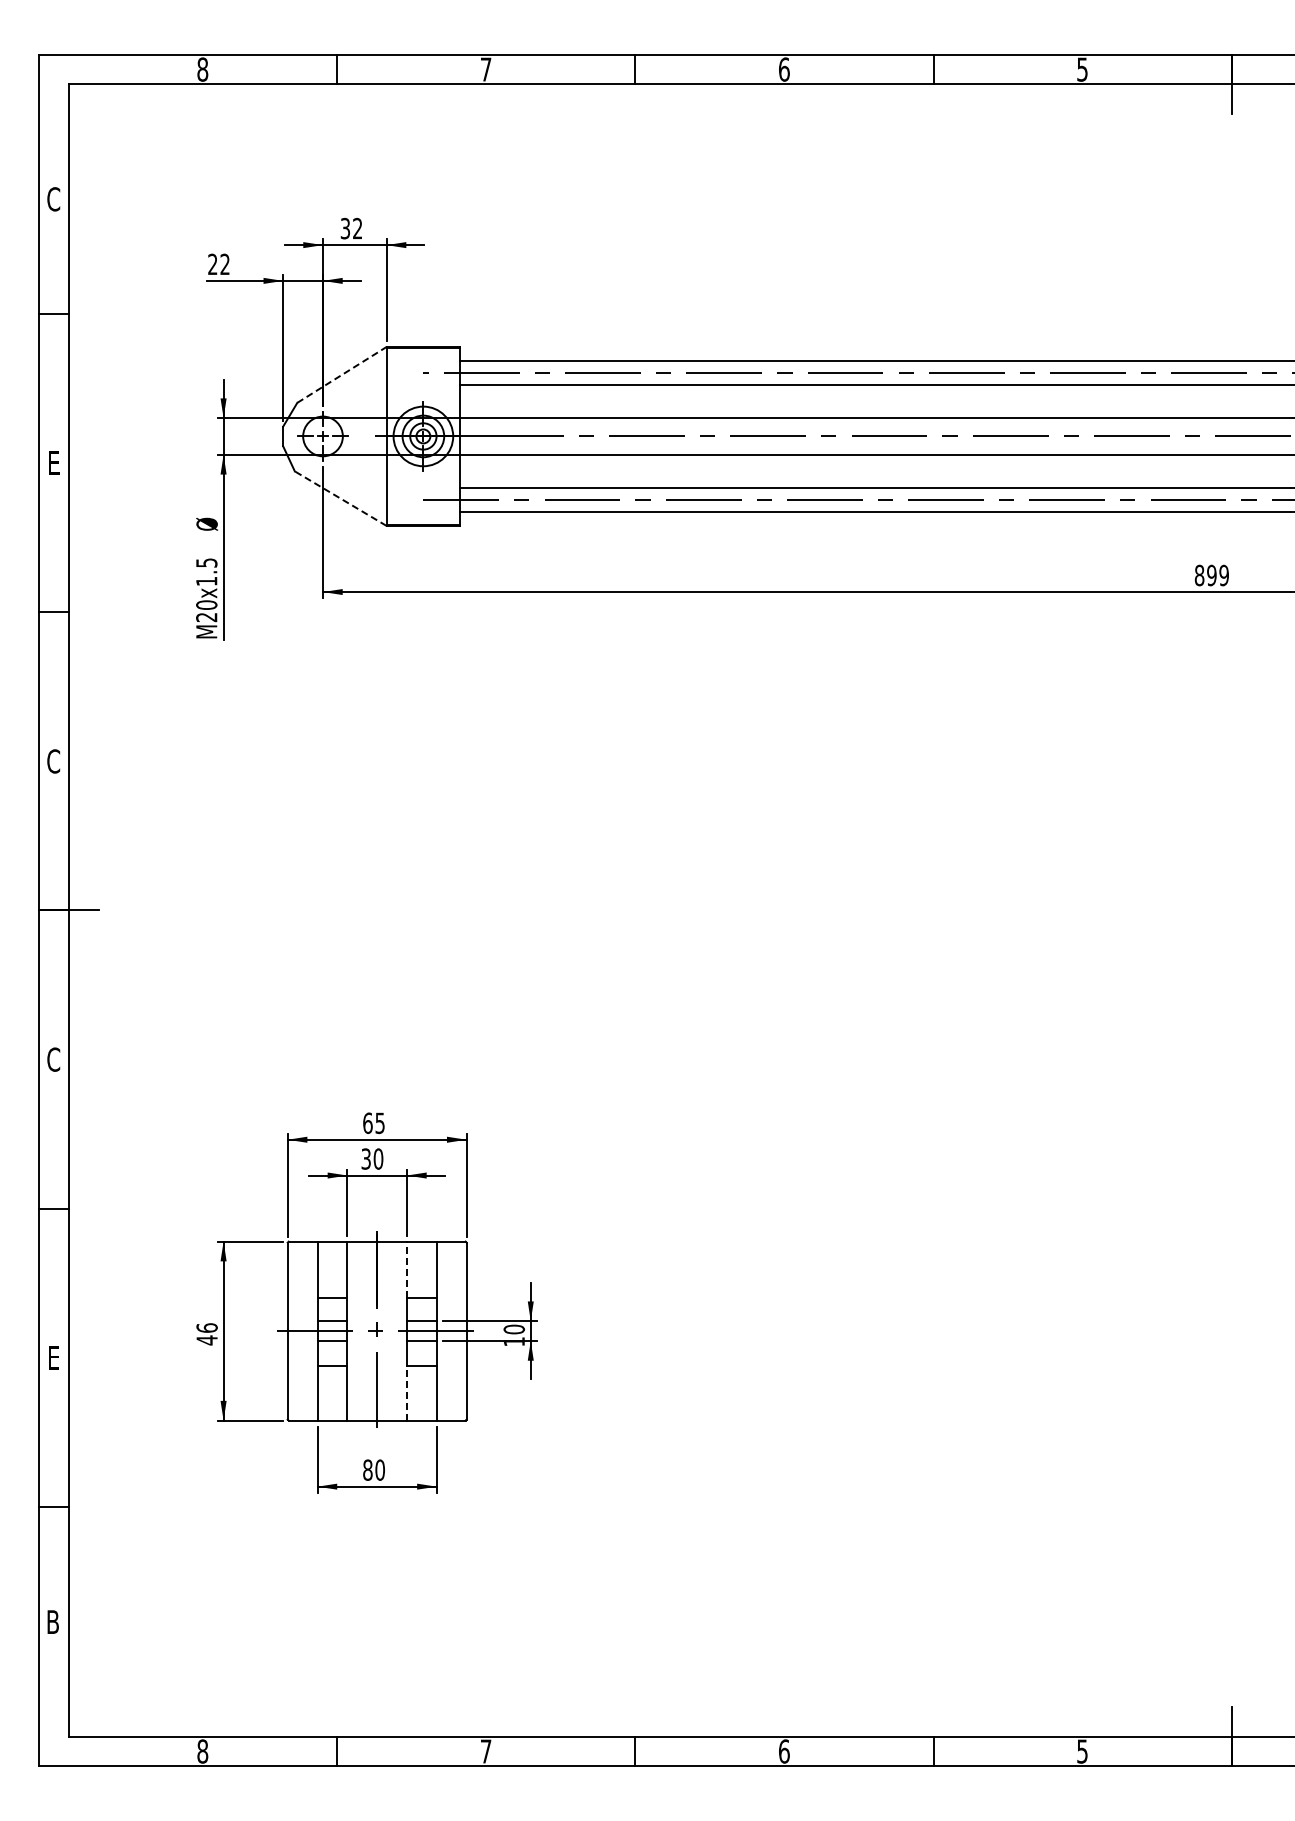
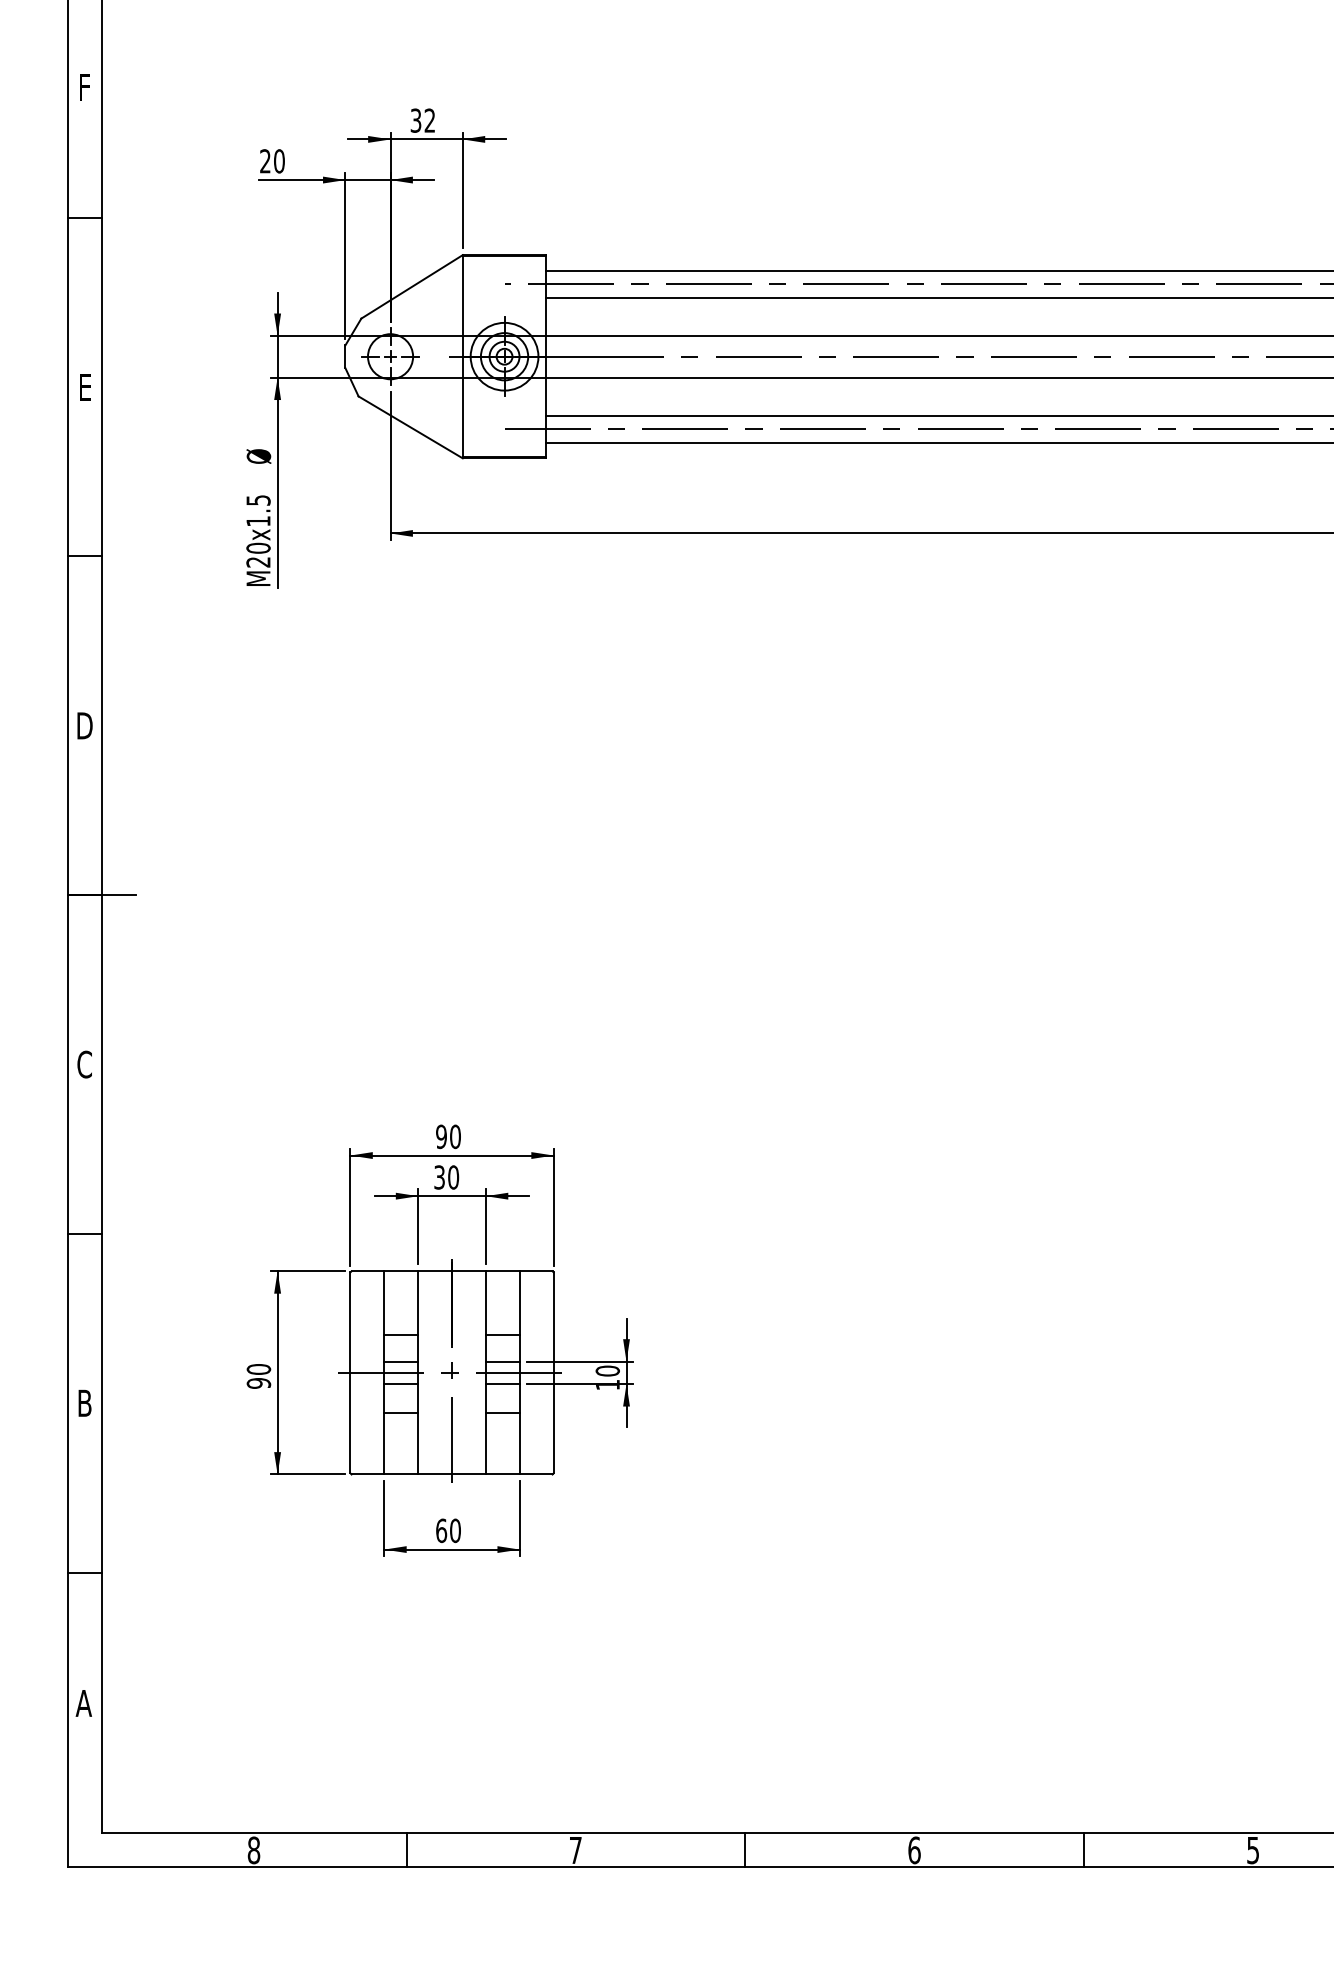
text: (53, 199) -> (84, 87), C -> F
text: (224, 264) -> (278, 161), 22 -> 20
line: (341, 374) -> (411, 286), dashed -> solid
line: (340, 498) -> (410, 427), dashed -> solid
text: (53, 761) -> (84, 725), C -> D
text: (373, 1123) -> (447, 1137), 65 -> 90
line: (407, 1269) -> (486, 1302), dashed -> solid
text: (206, 1334) -> (258, 1376), 46 -> 90
text: (53, 1357) -> (84, 1402), E -> B
line: (407, 1392) -> (486, 1442), dashed -> solid
text: (367, 1469) -> (441, 1530), 80 -> 60
text: (52, 1621) -> (83, 1702), B -> A

